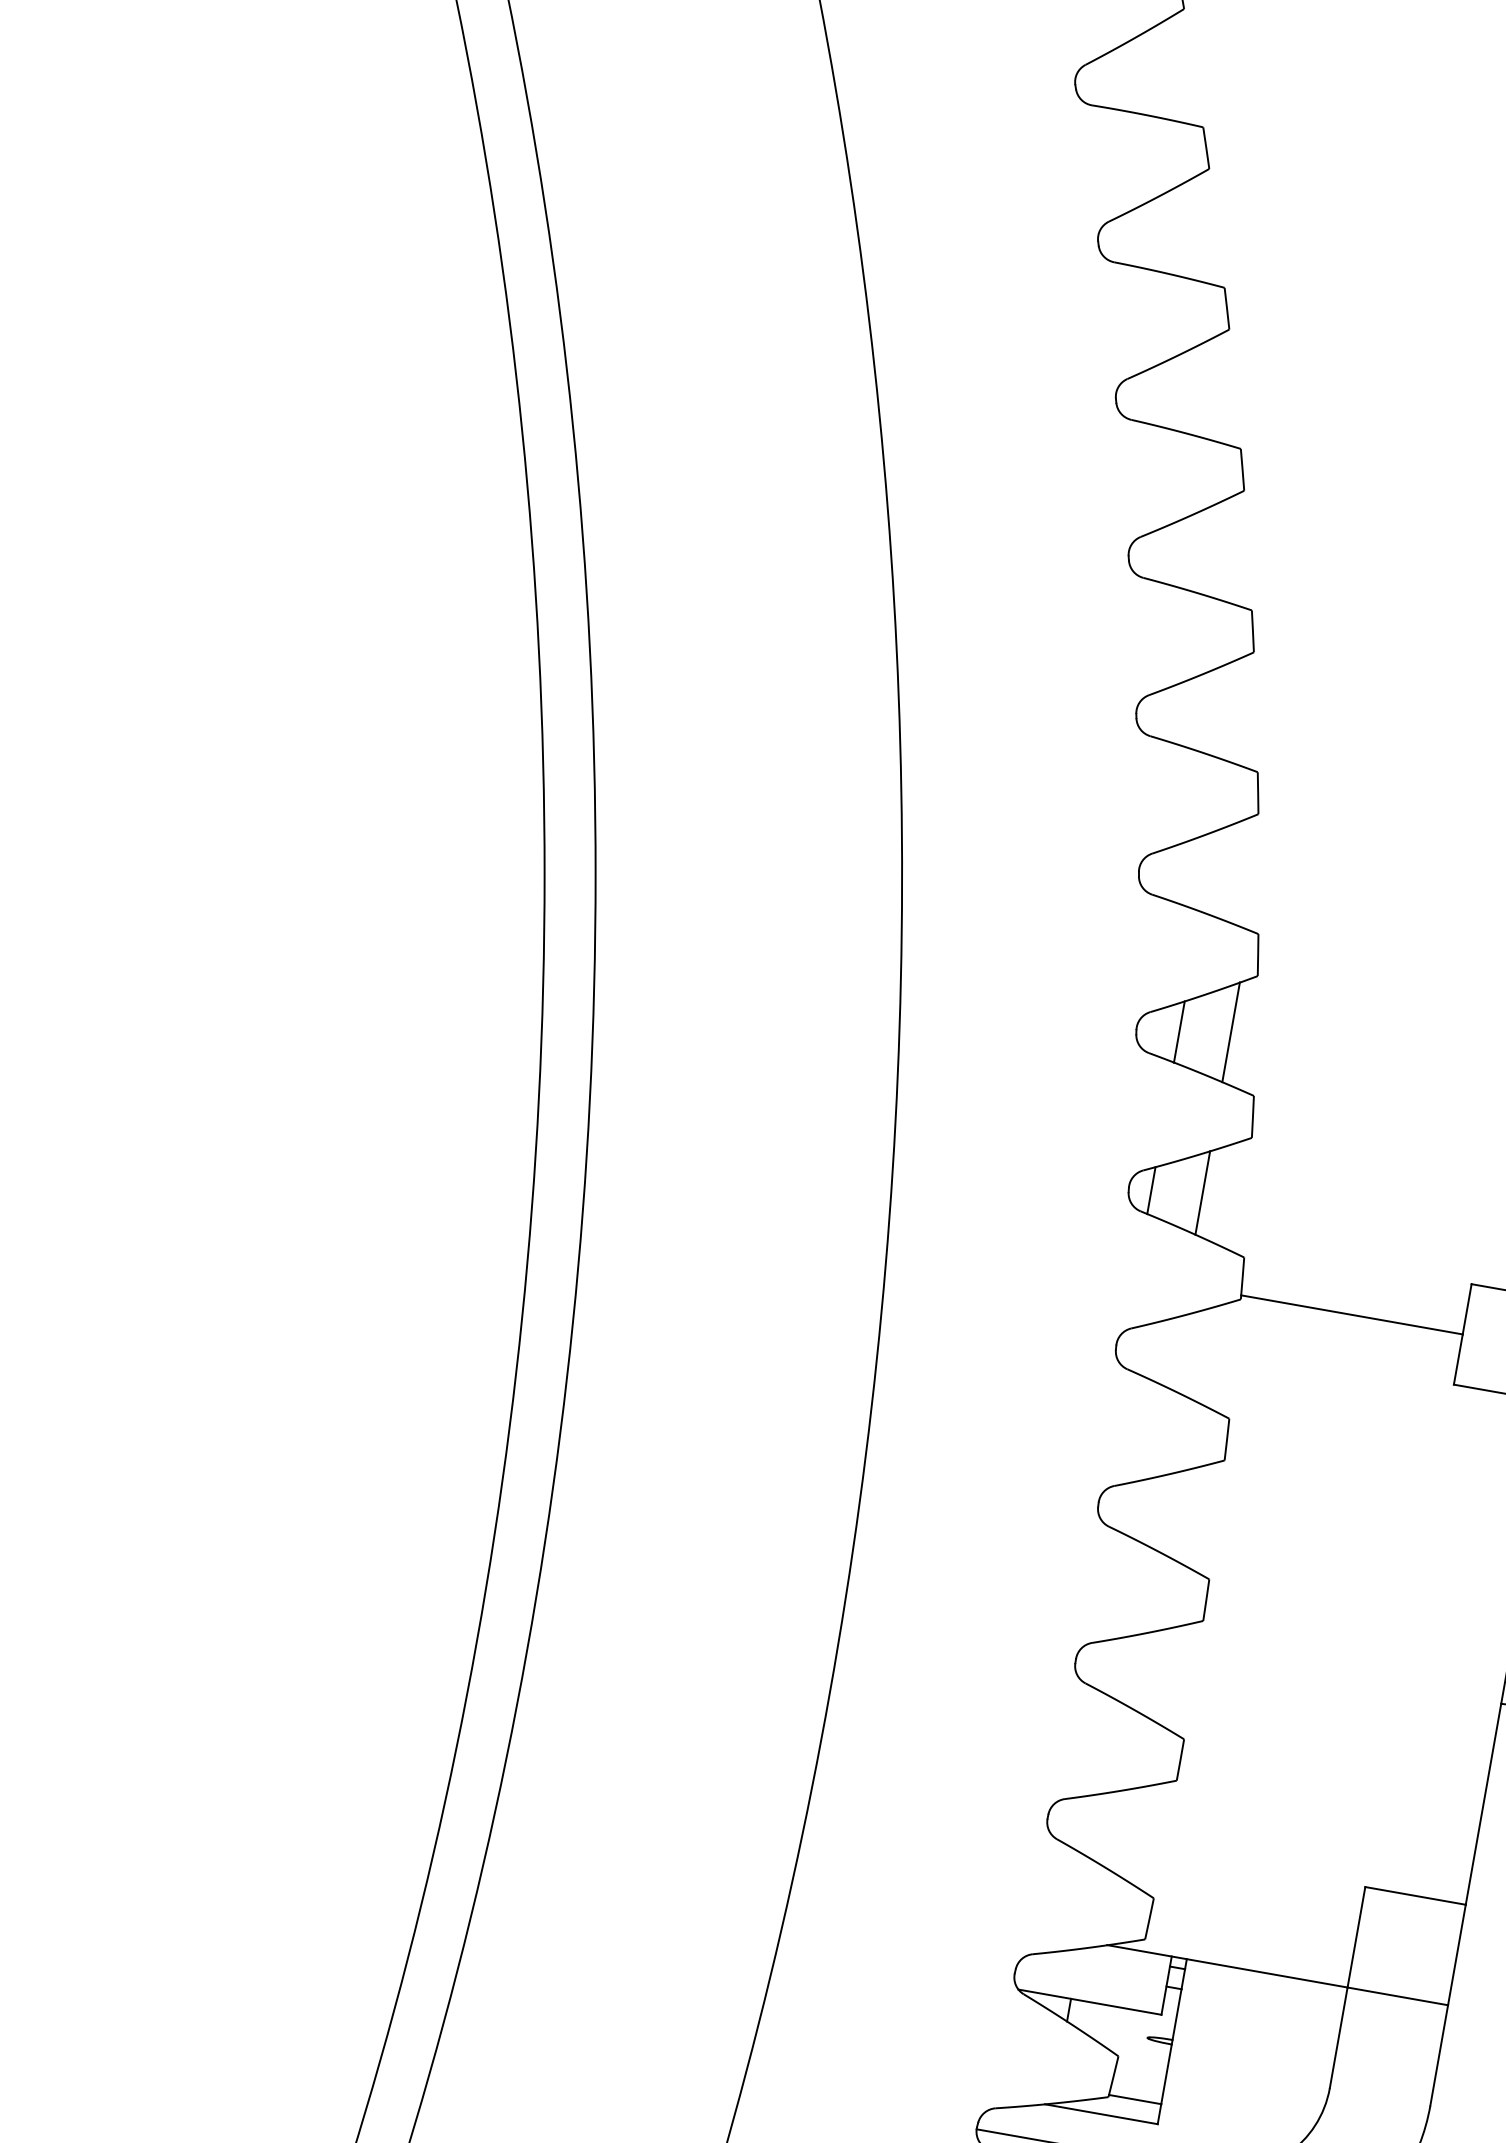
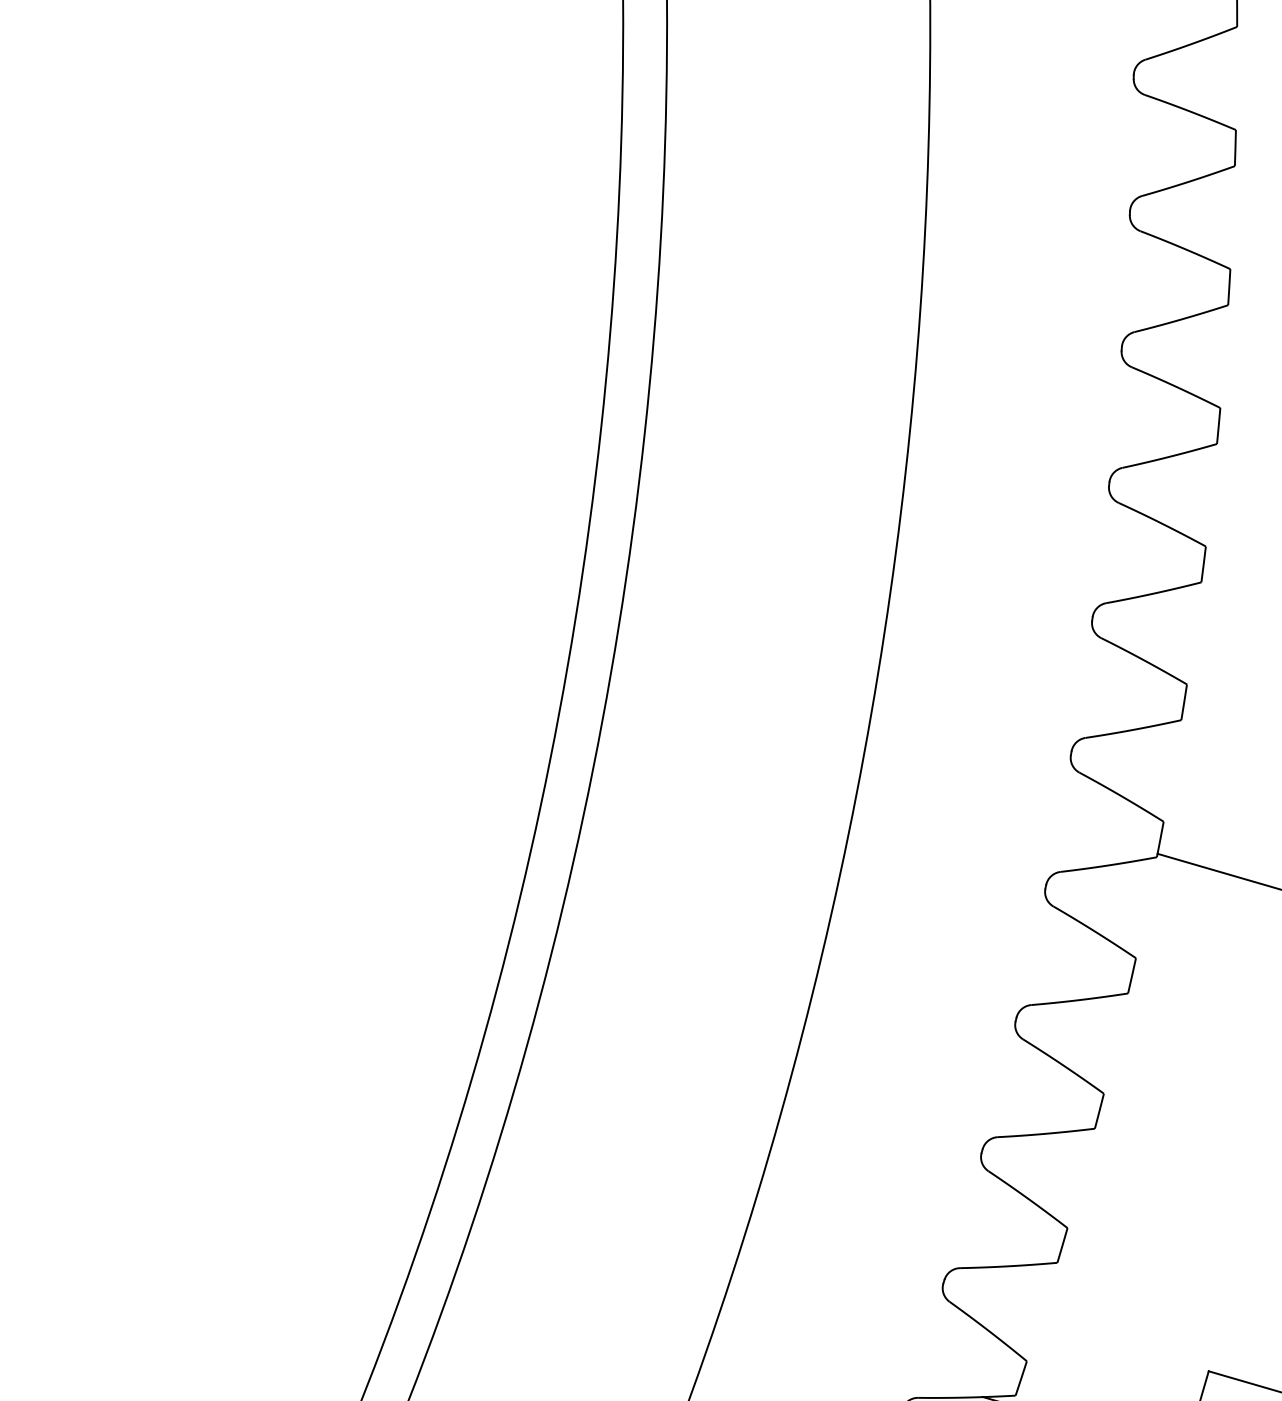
line: (1178, 1031) -> (1128, 622), removed
line: (1230, 1032) -> (1172, 628), removed
line: (1151, 1190) -> (1090, 755), removed
line: (1202, 1192) -> (1134, 762), removed

